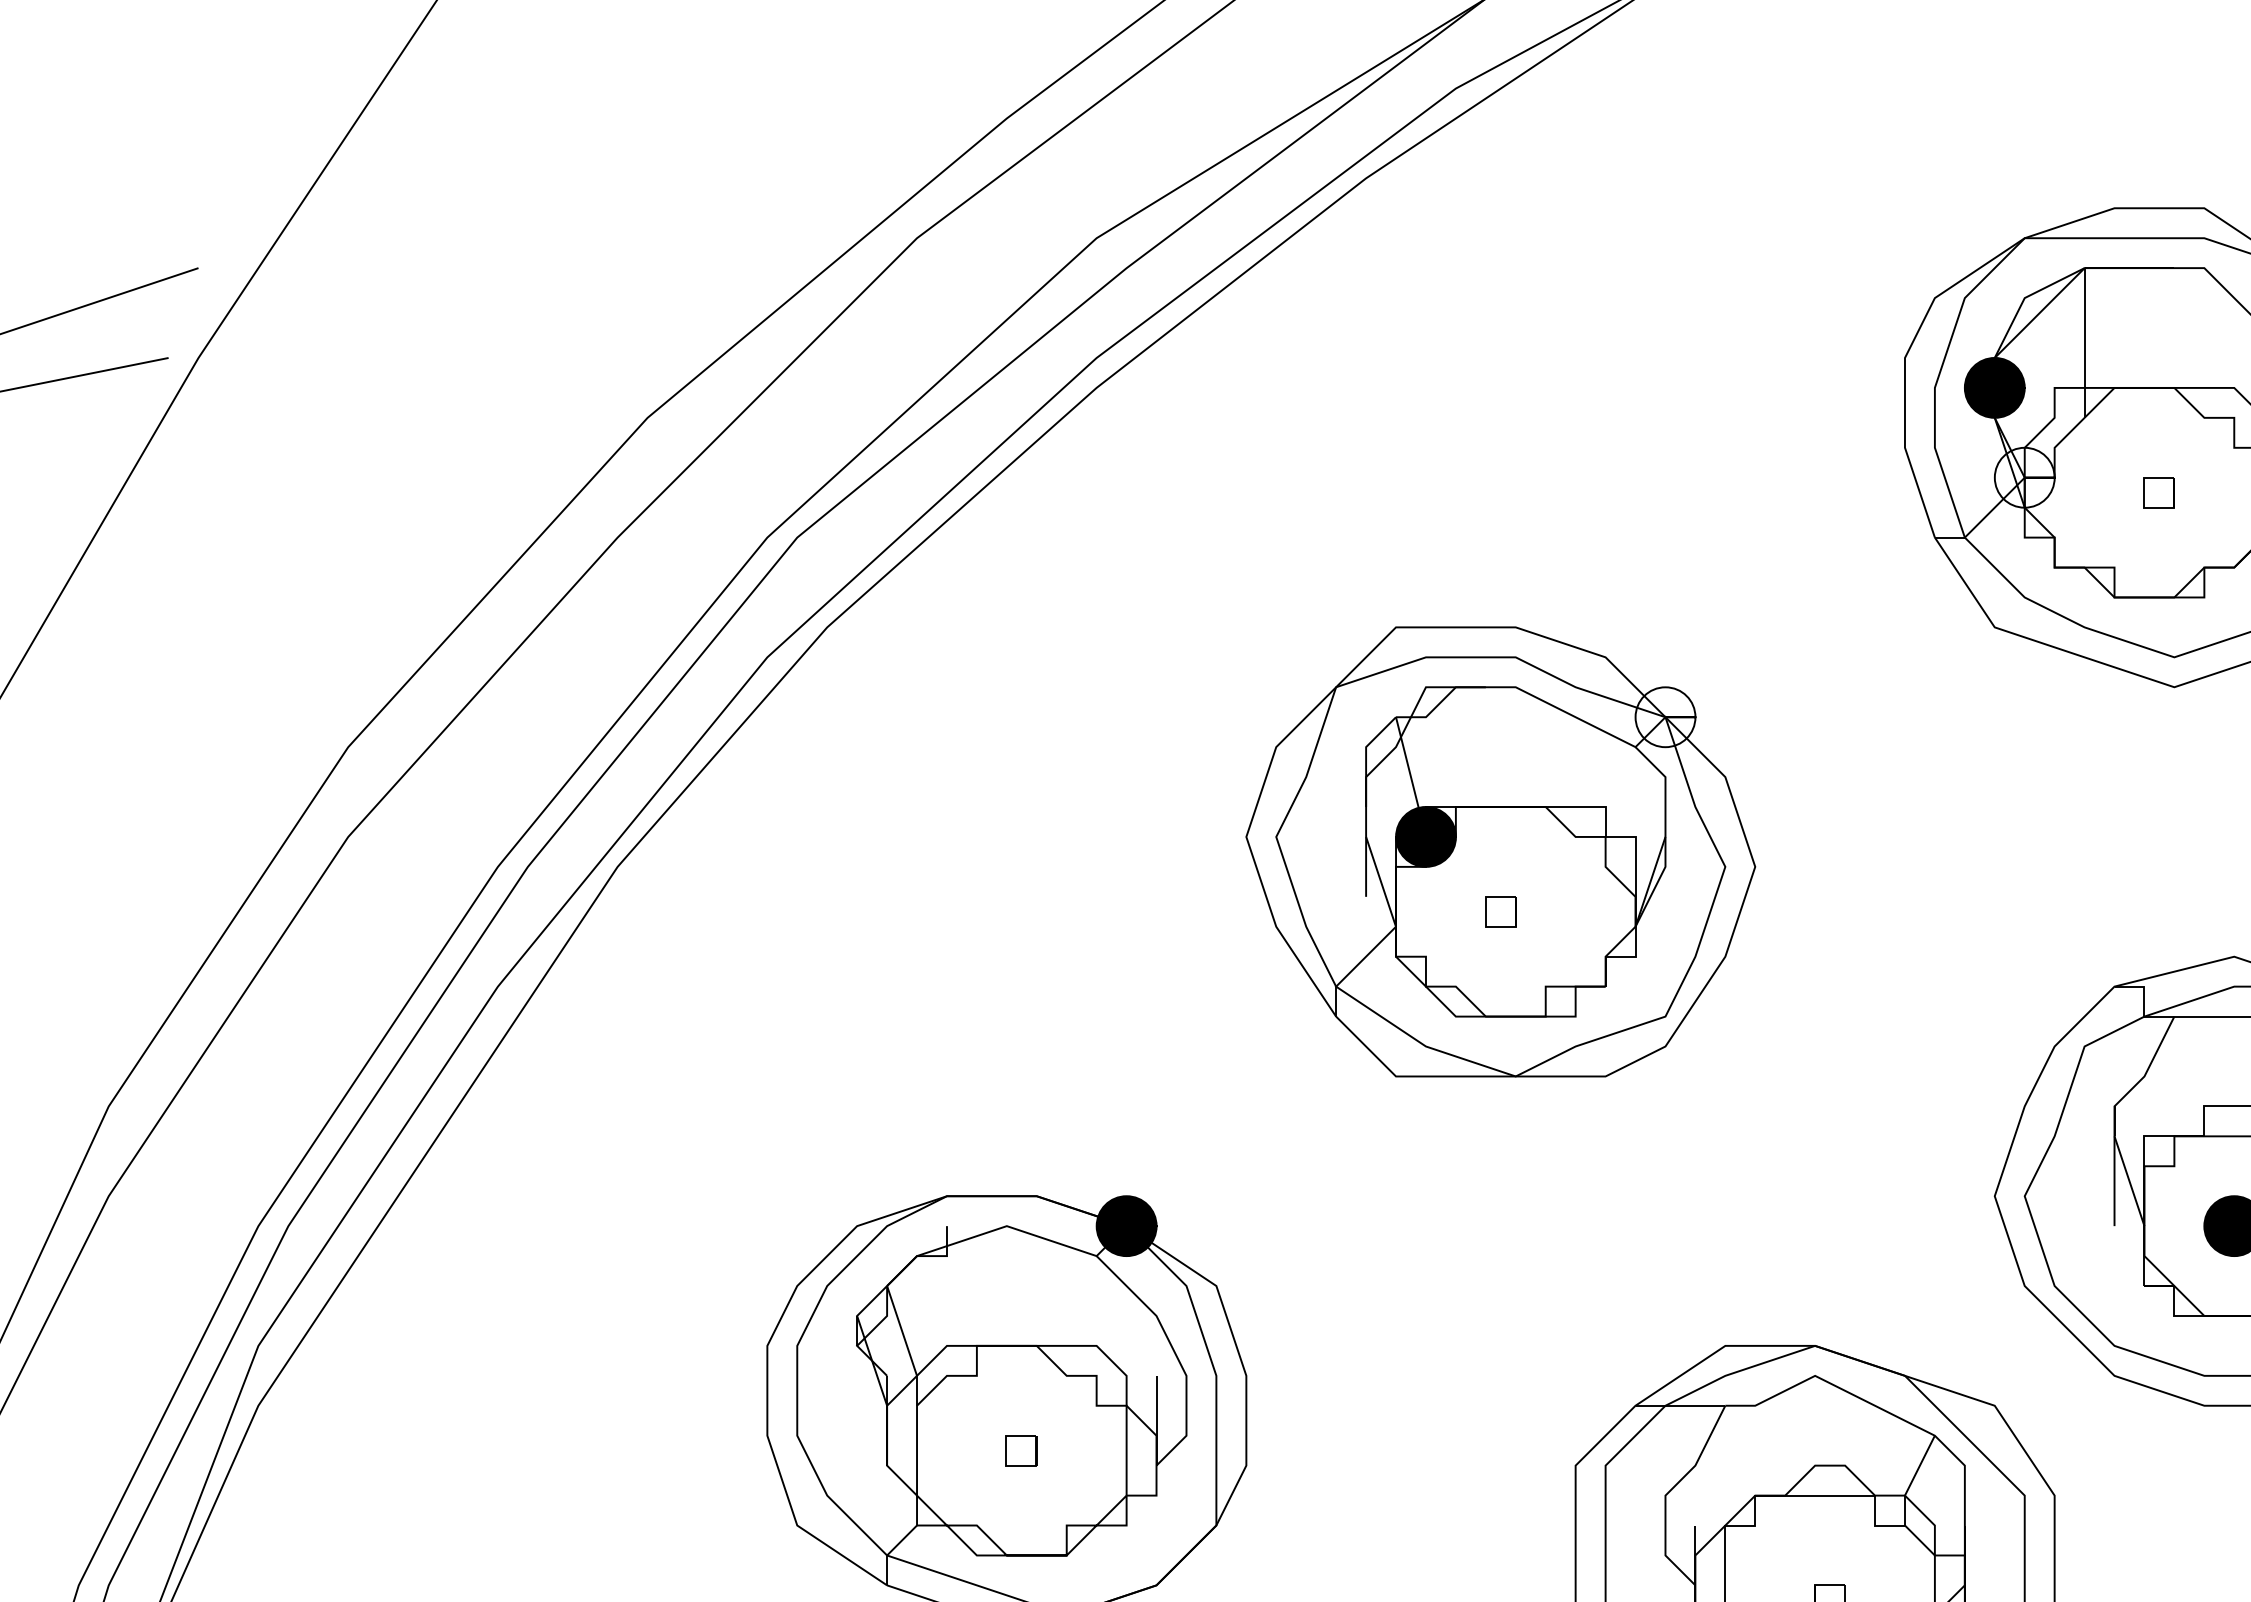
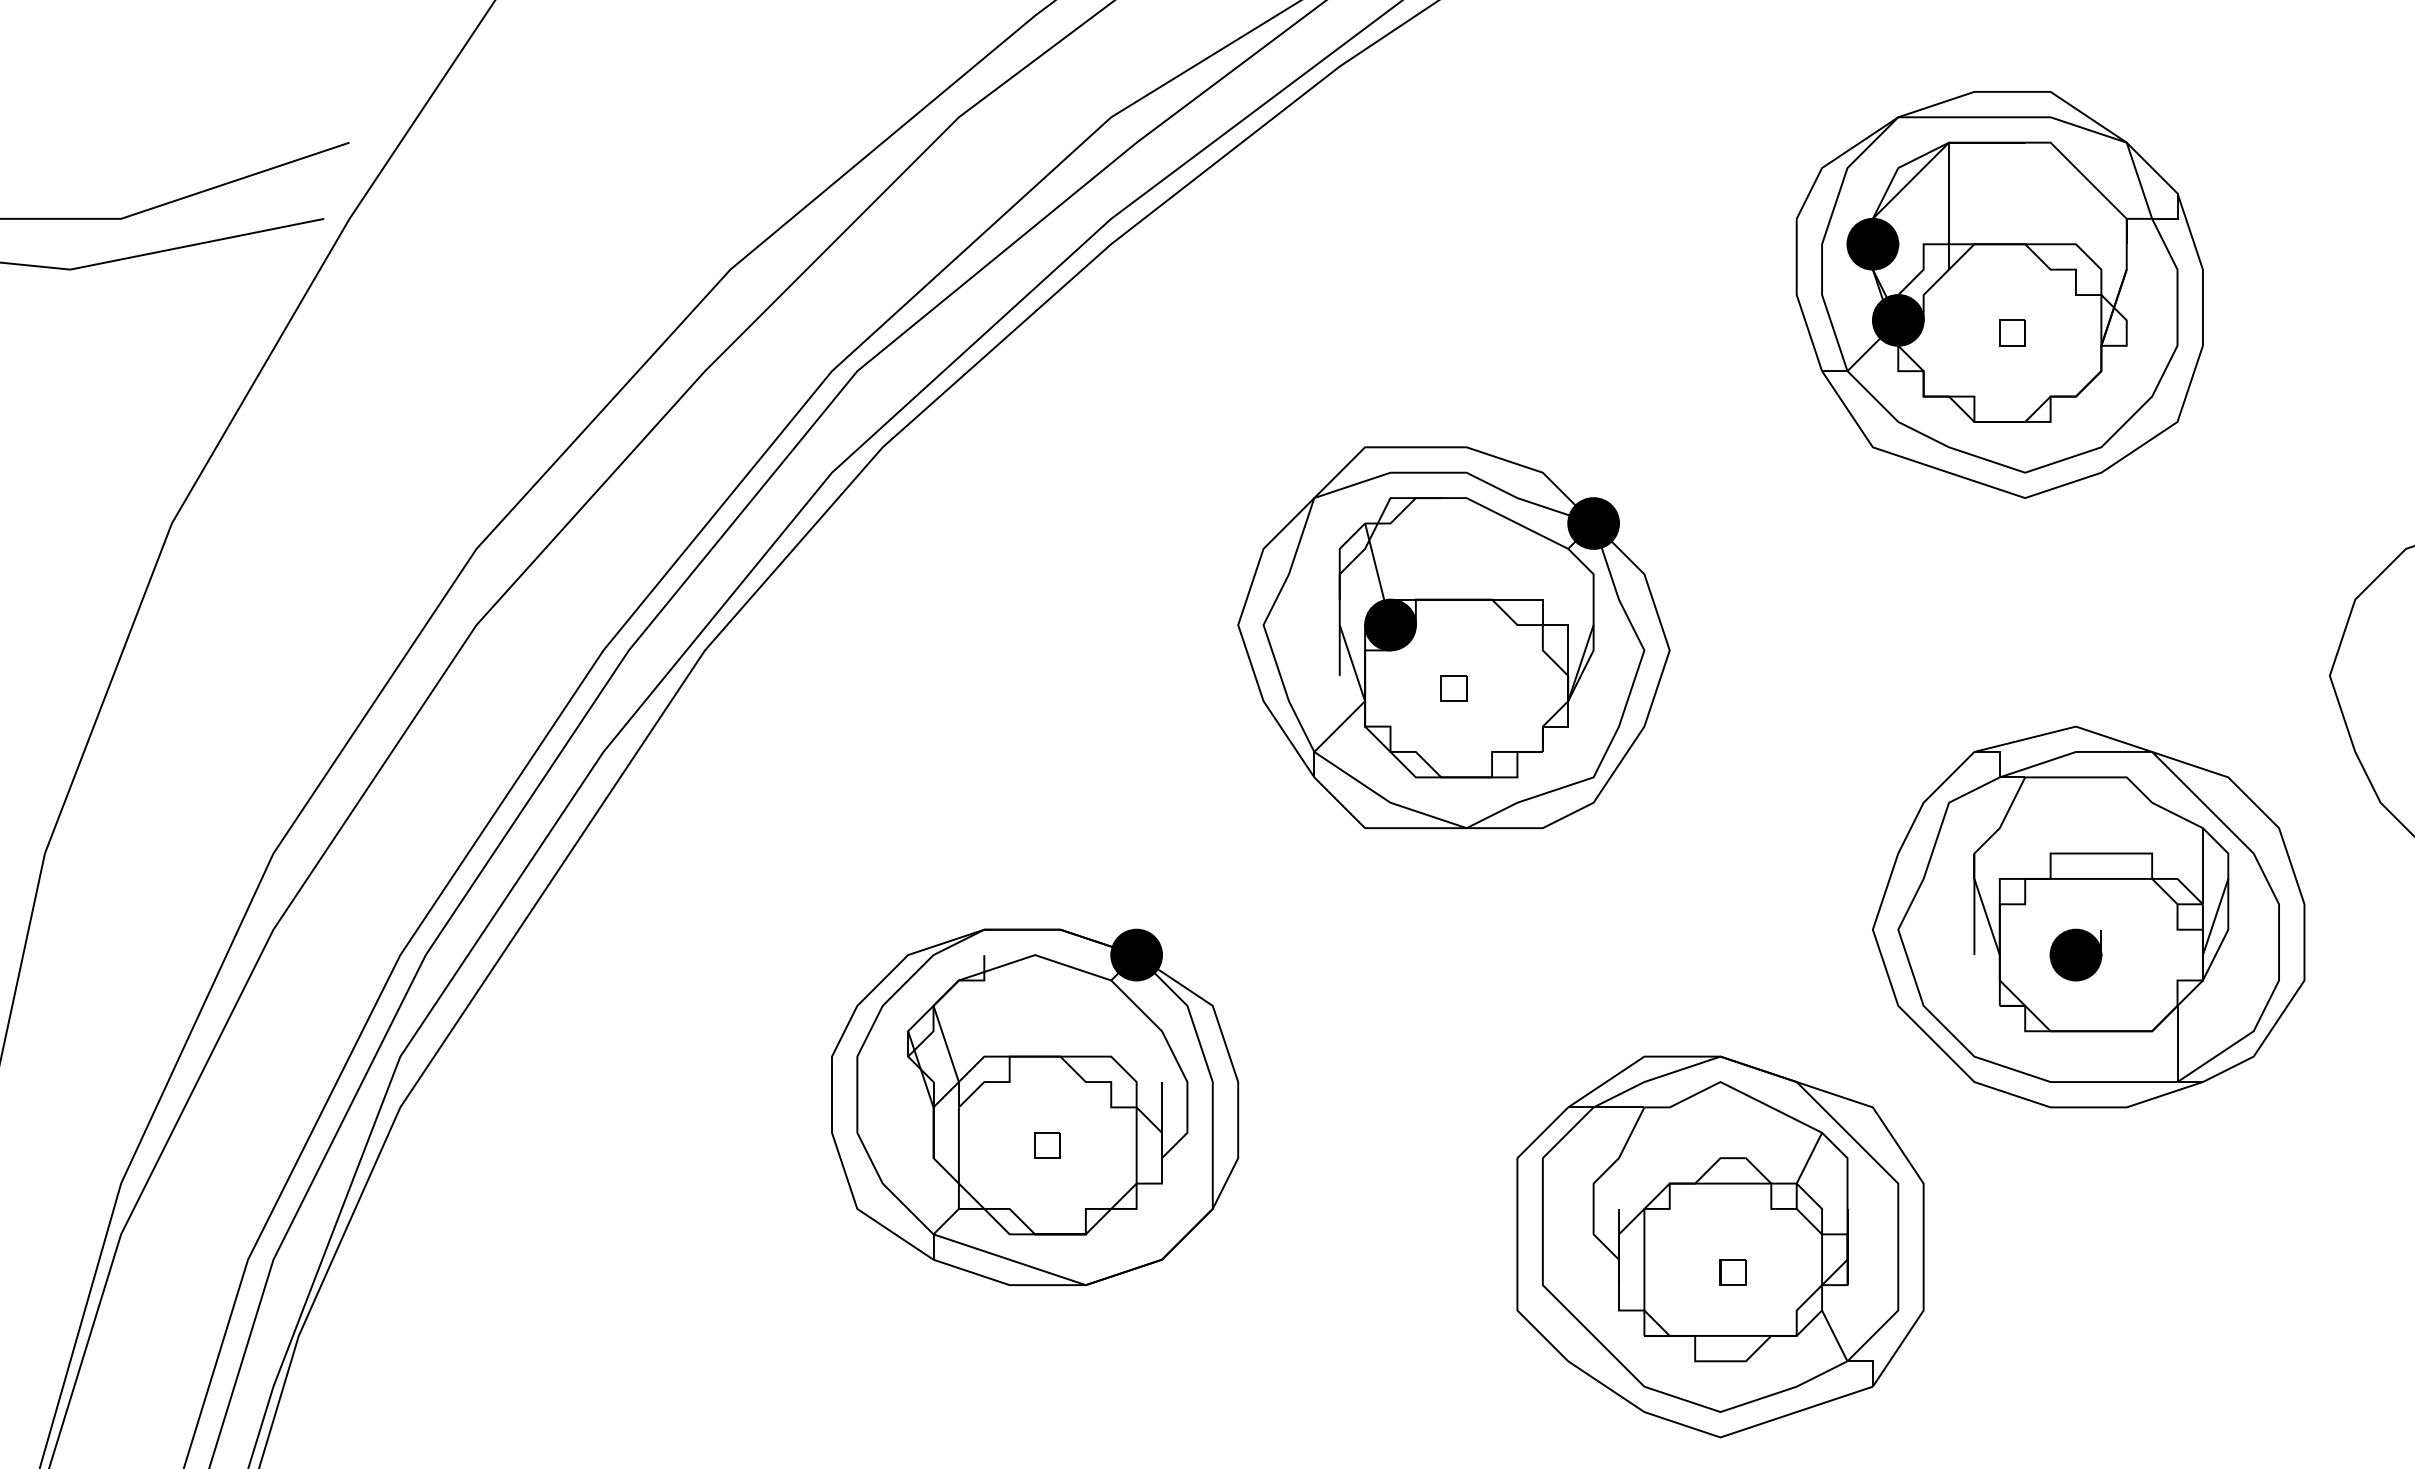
fill: (2023, 477) -> (1897, 320), added
fill: (1665, 717) -> (1593, 523), added

